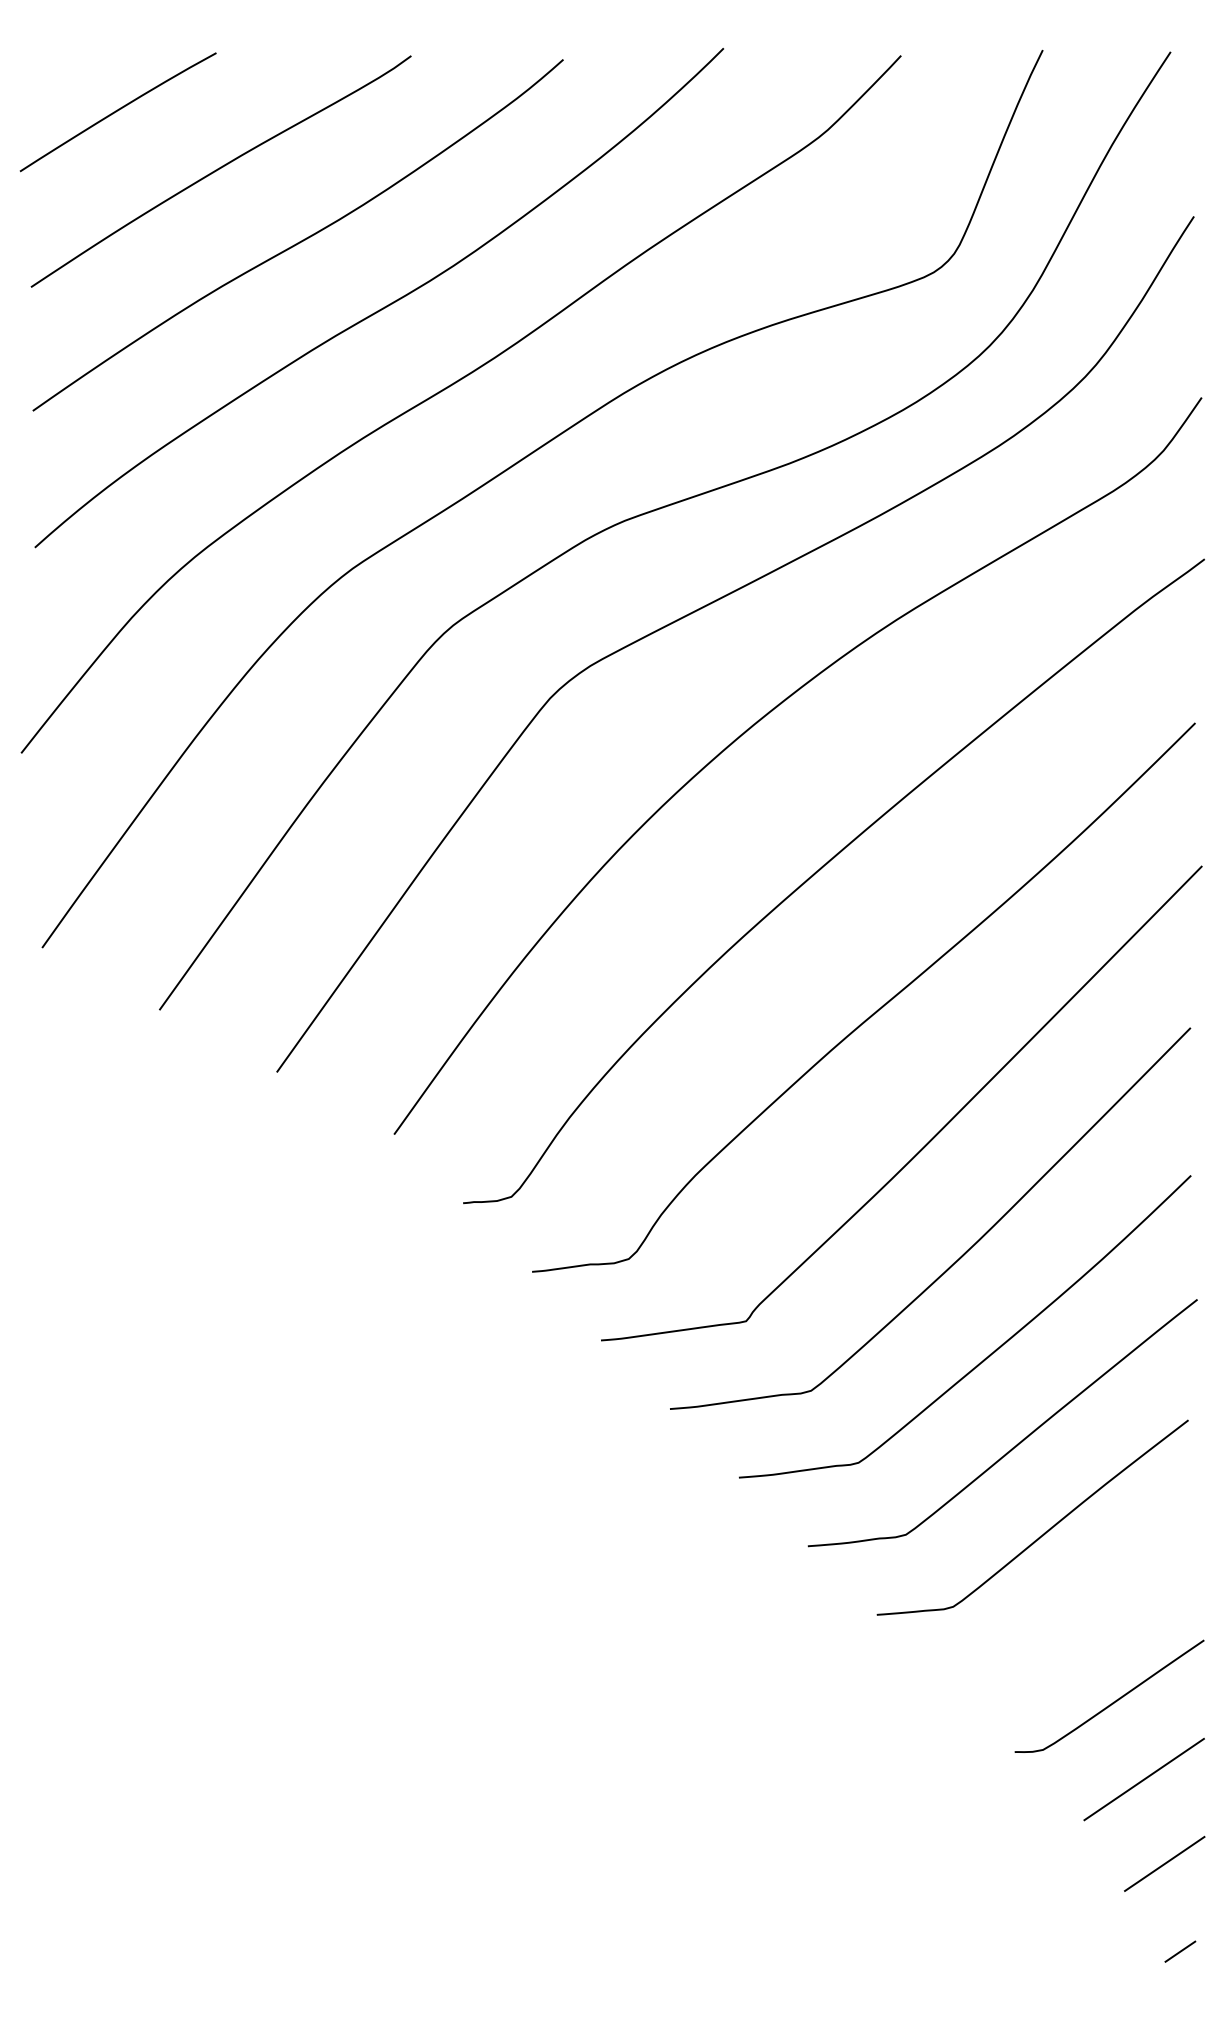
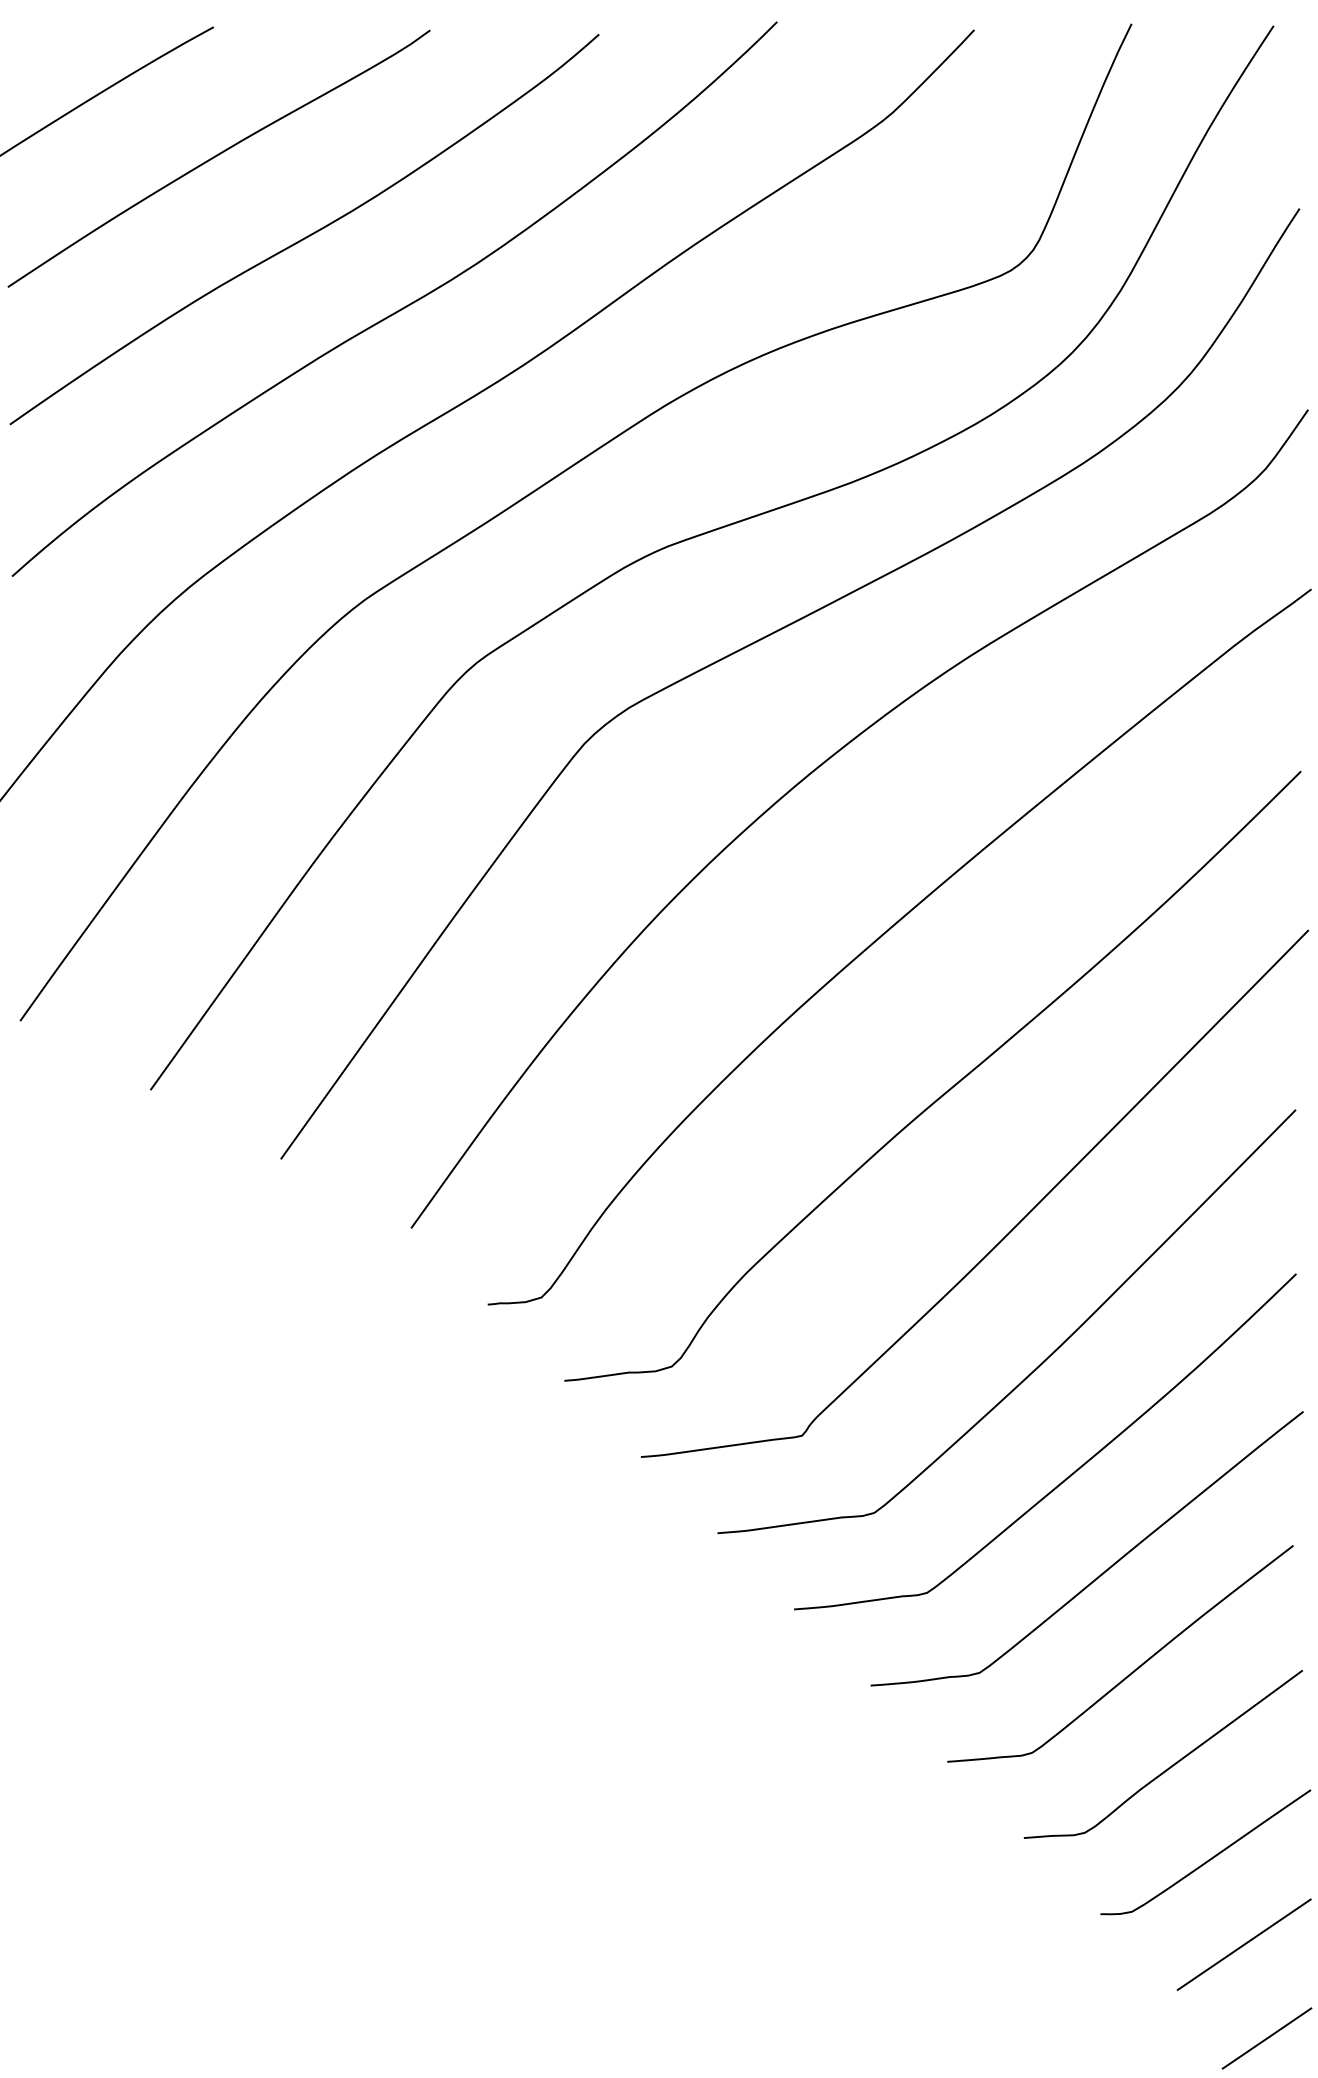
curve: (1080, 1616) -> (1173, 1763), added

